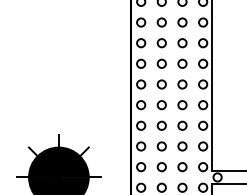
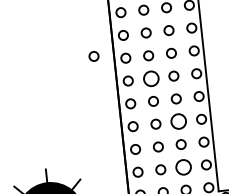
circle: (112, 38) -> (93, 56), added
circle: (161, 63) -> (150, 78), size x1.6
circle: (182, 105) -> (178, 122), size x1.6
circle: (182, 146) -> (183, 167), size x1.6

